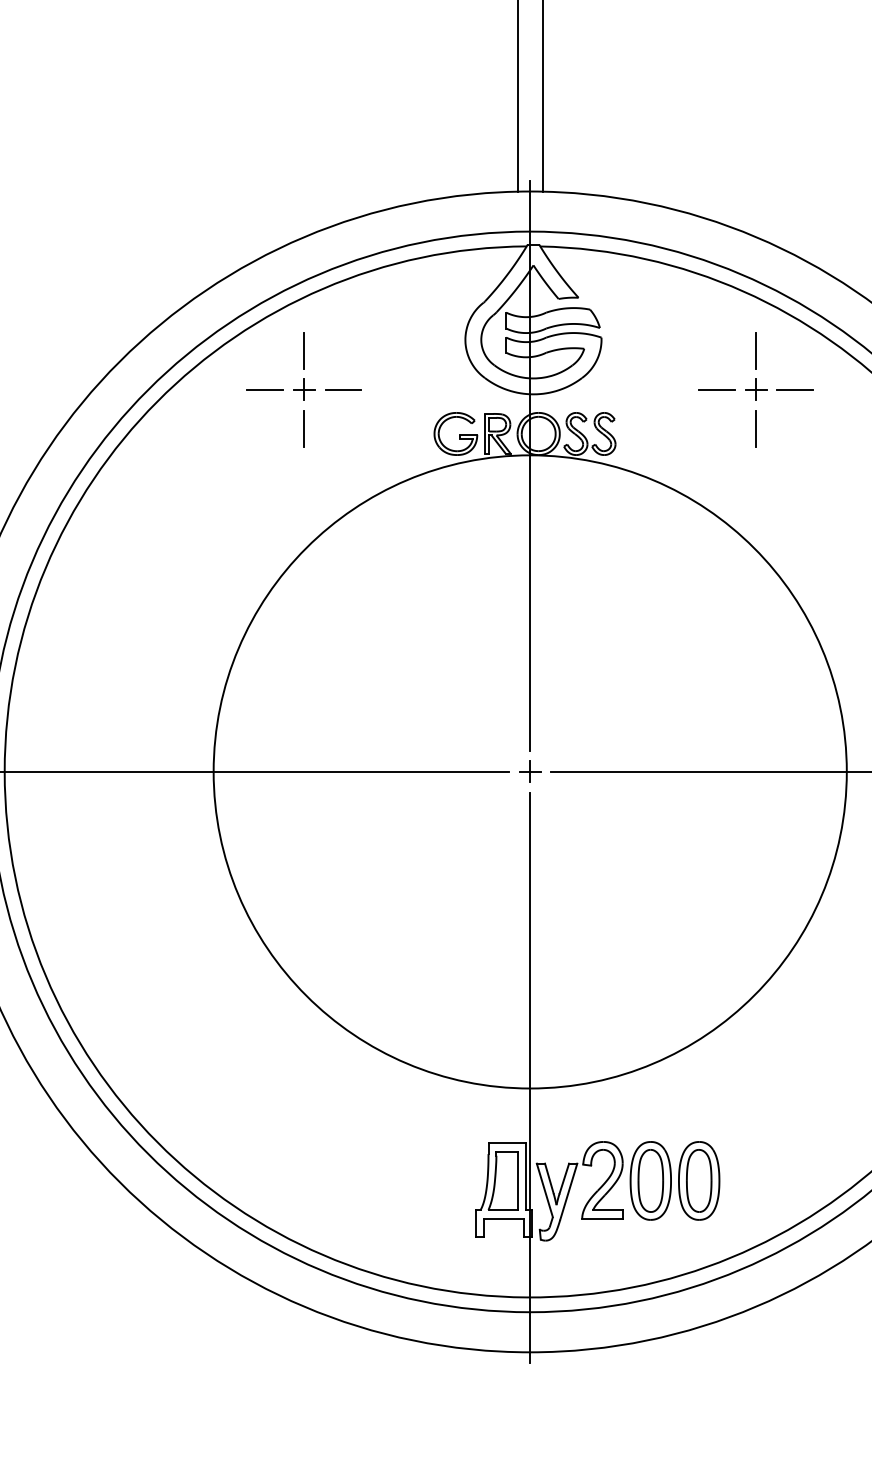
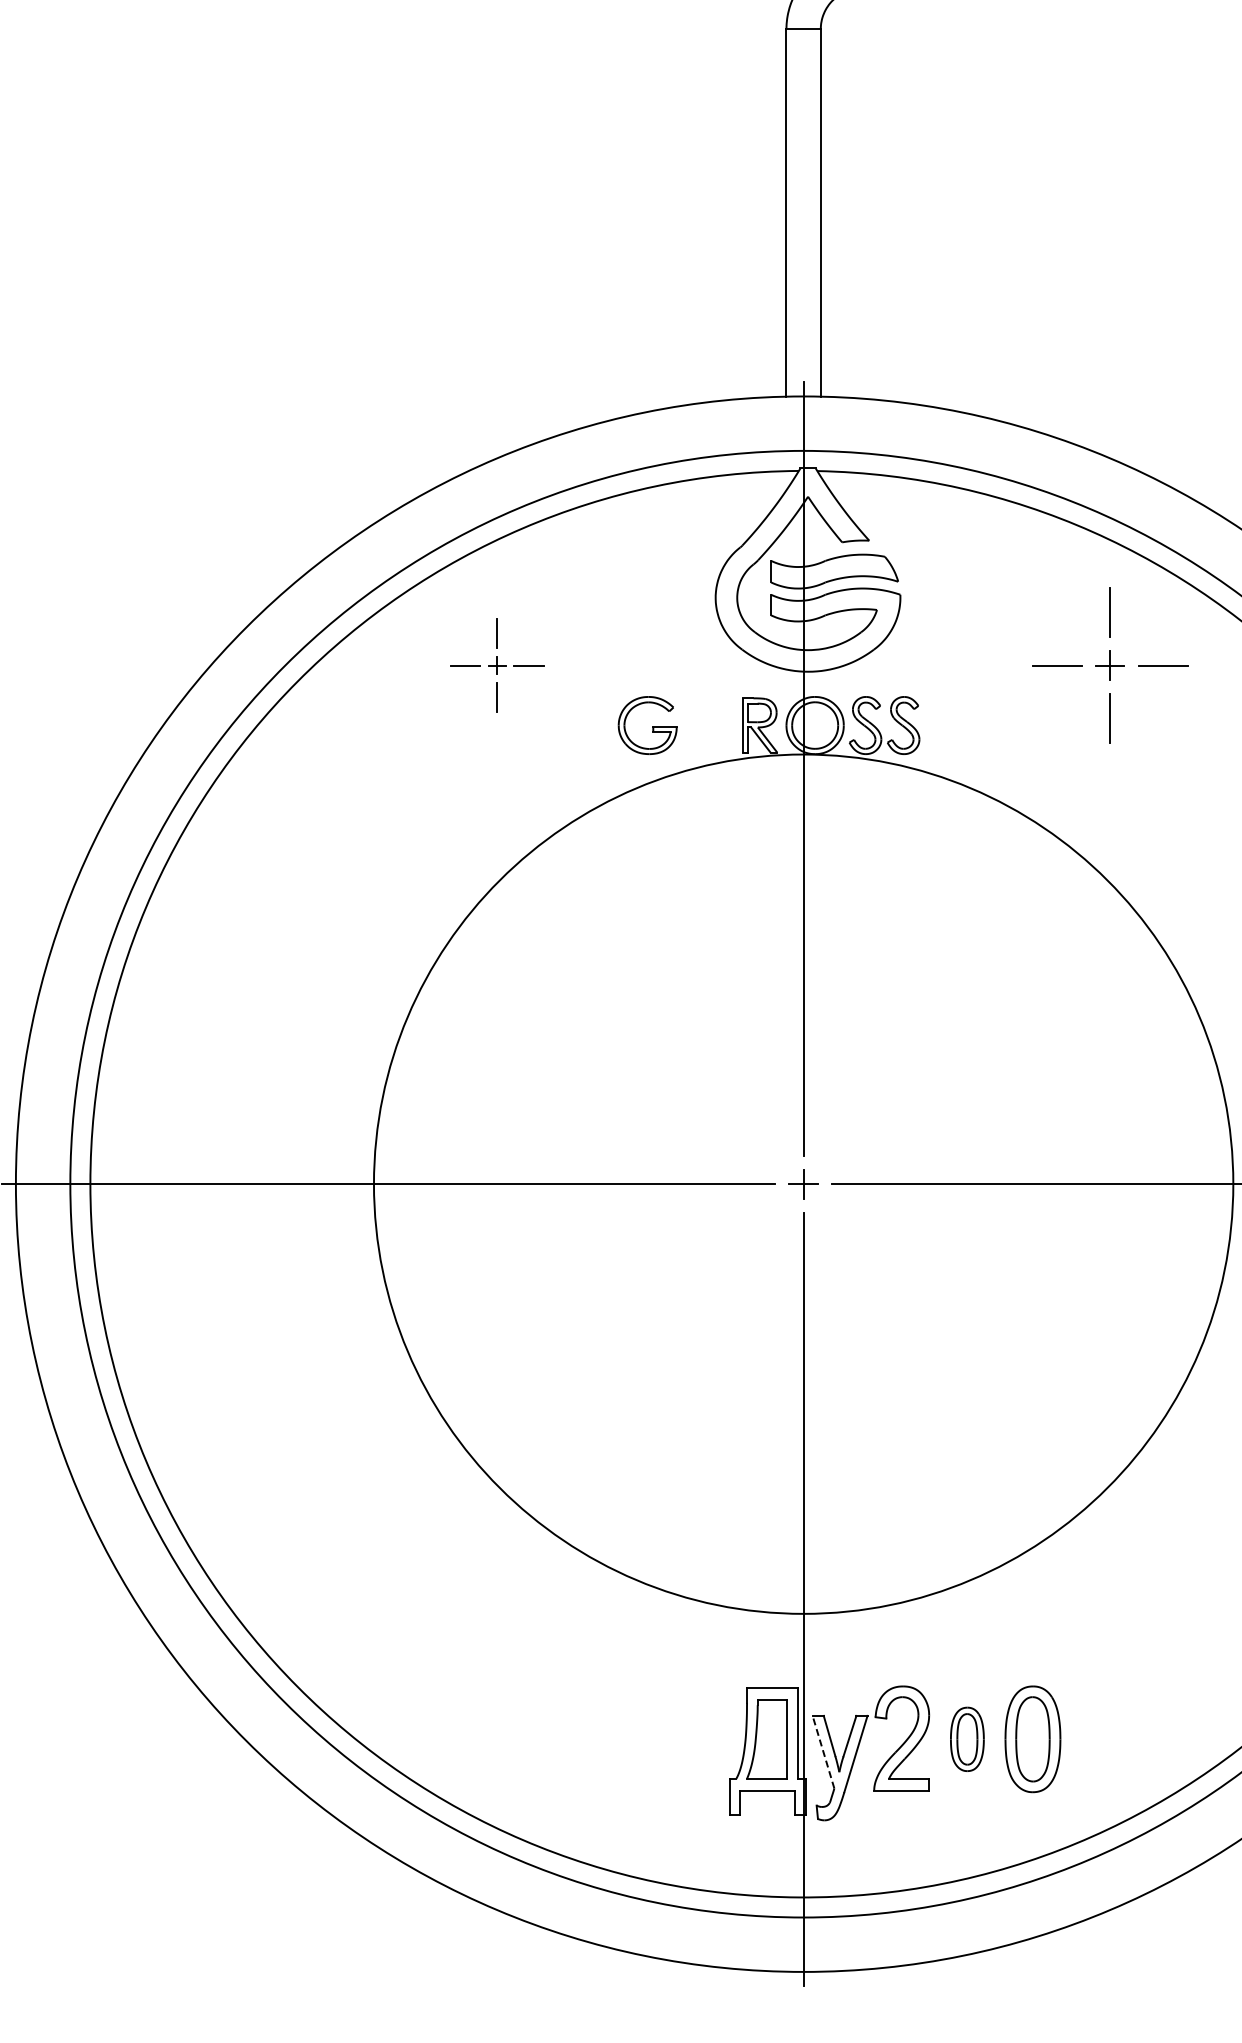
part: (304, 389) -> (497, 665), size x0.6
part: (455, 433) -> (647, 725), moved
part: (650, 1181) -> (967, 1739), size x0.6
line: (544, 1190) -> (823, 1752), solid -> dashed

